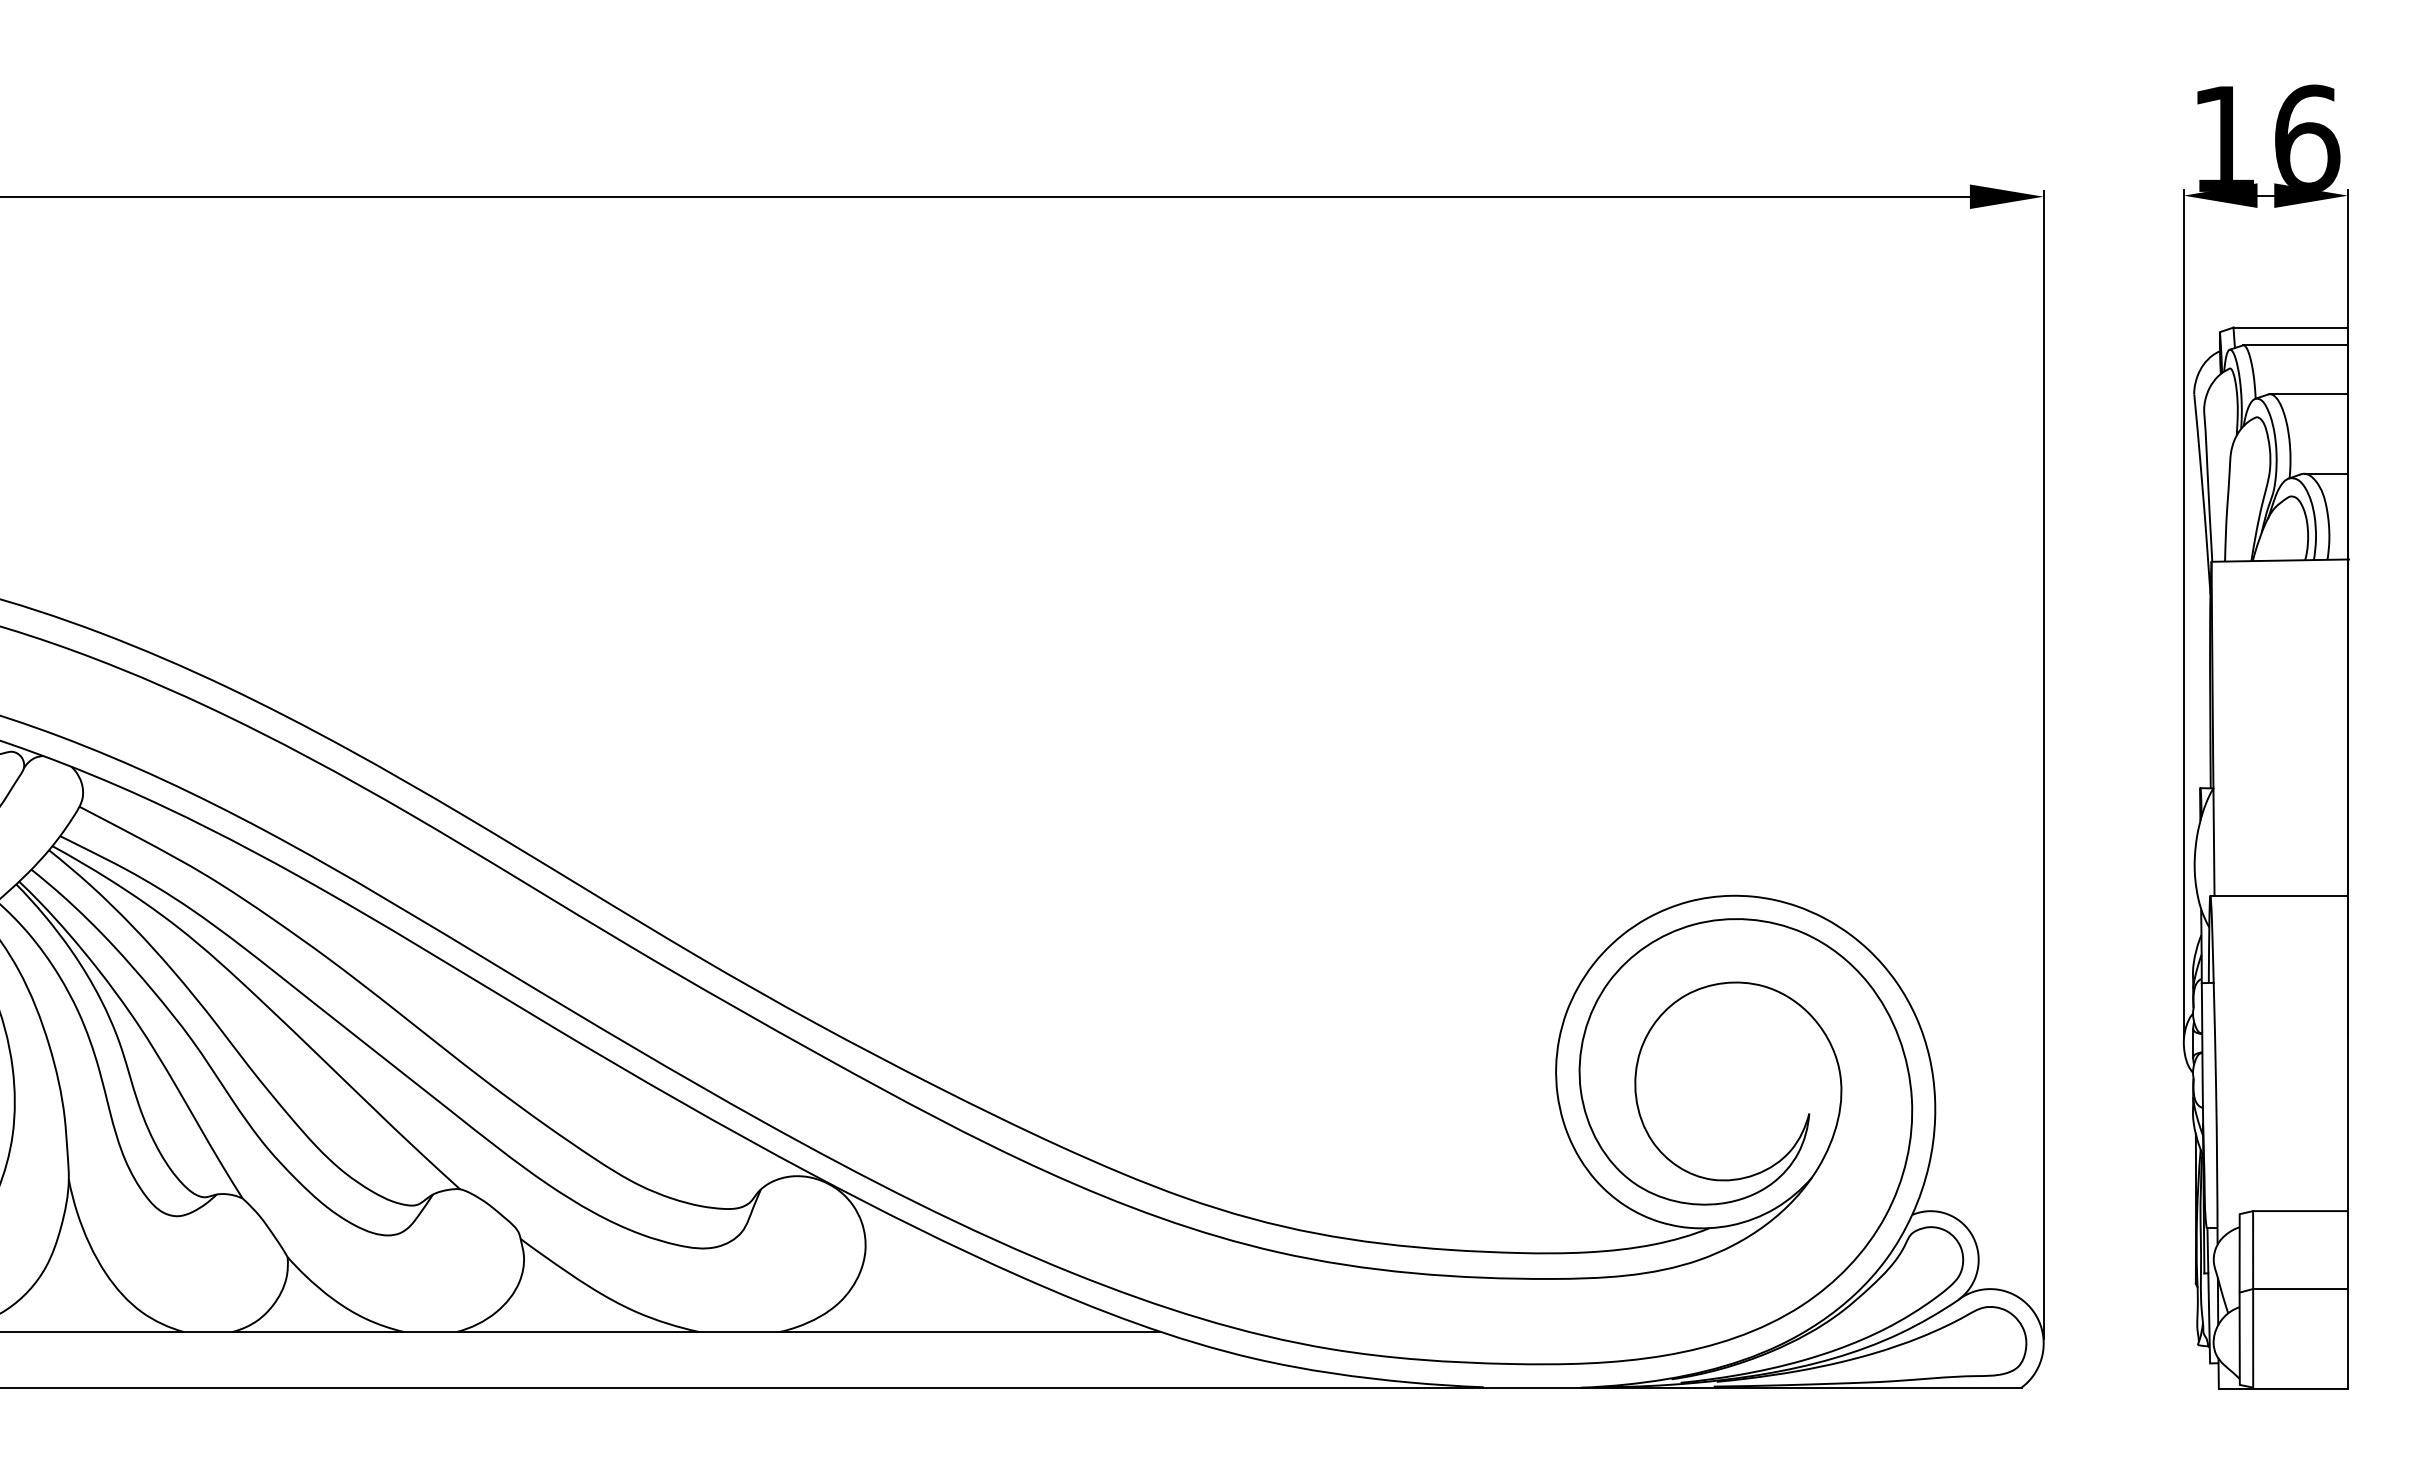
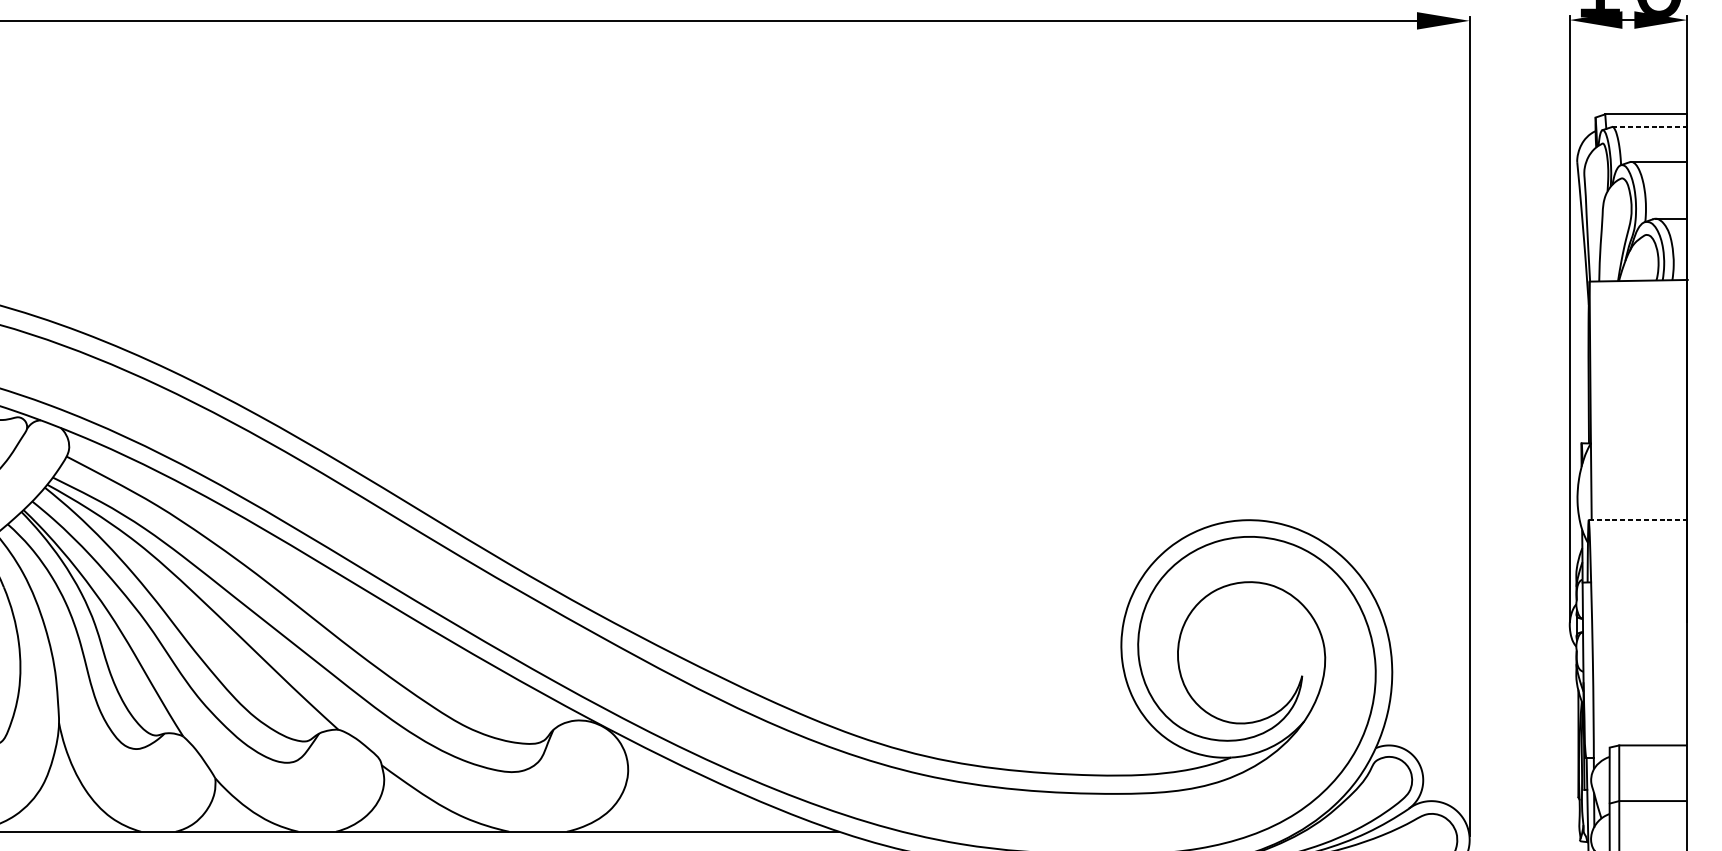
line: (2296, 345) -> (1650, 127), solid -> dashed
line: (2279, 895) -> (1638, 519), solid -> dashed

